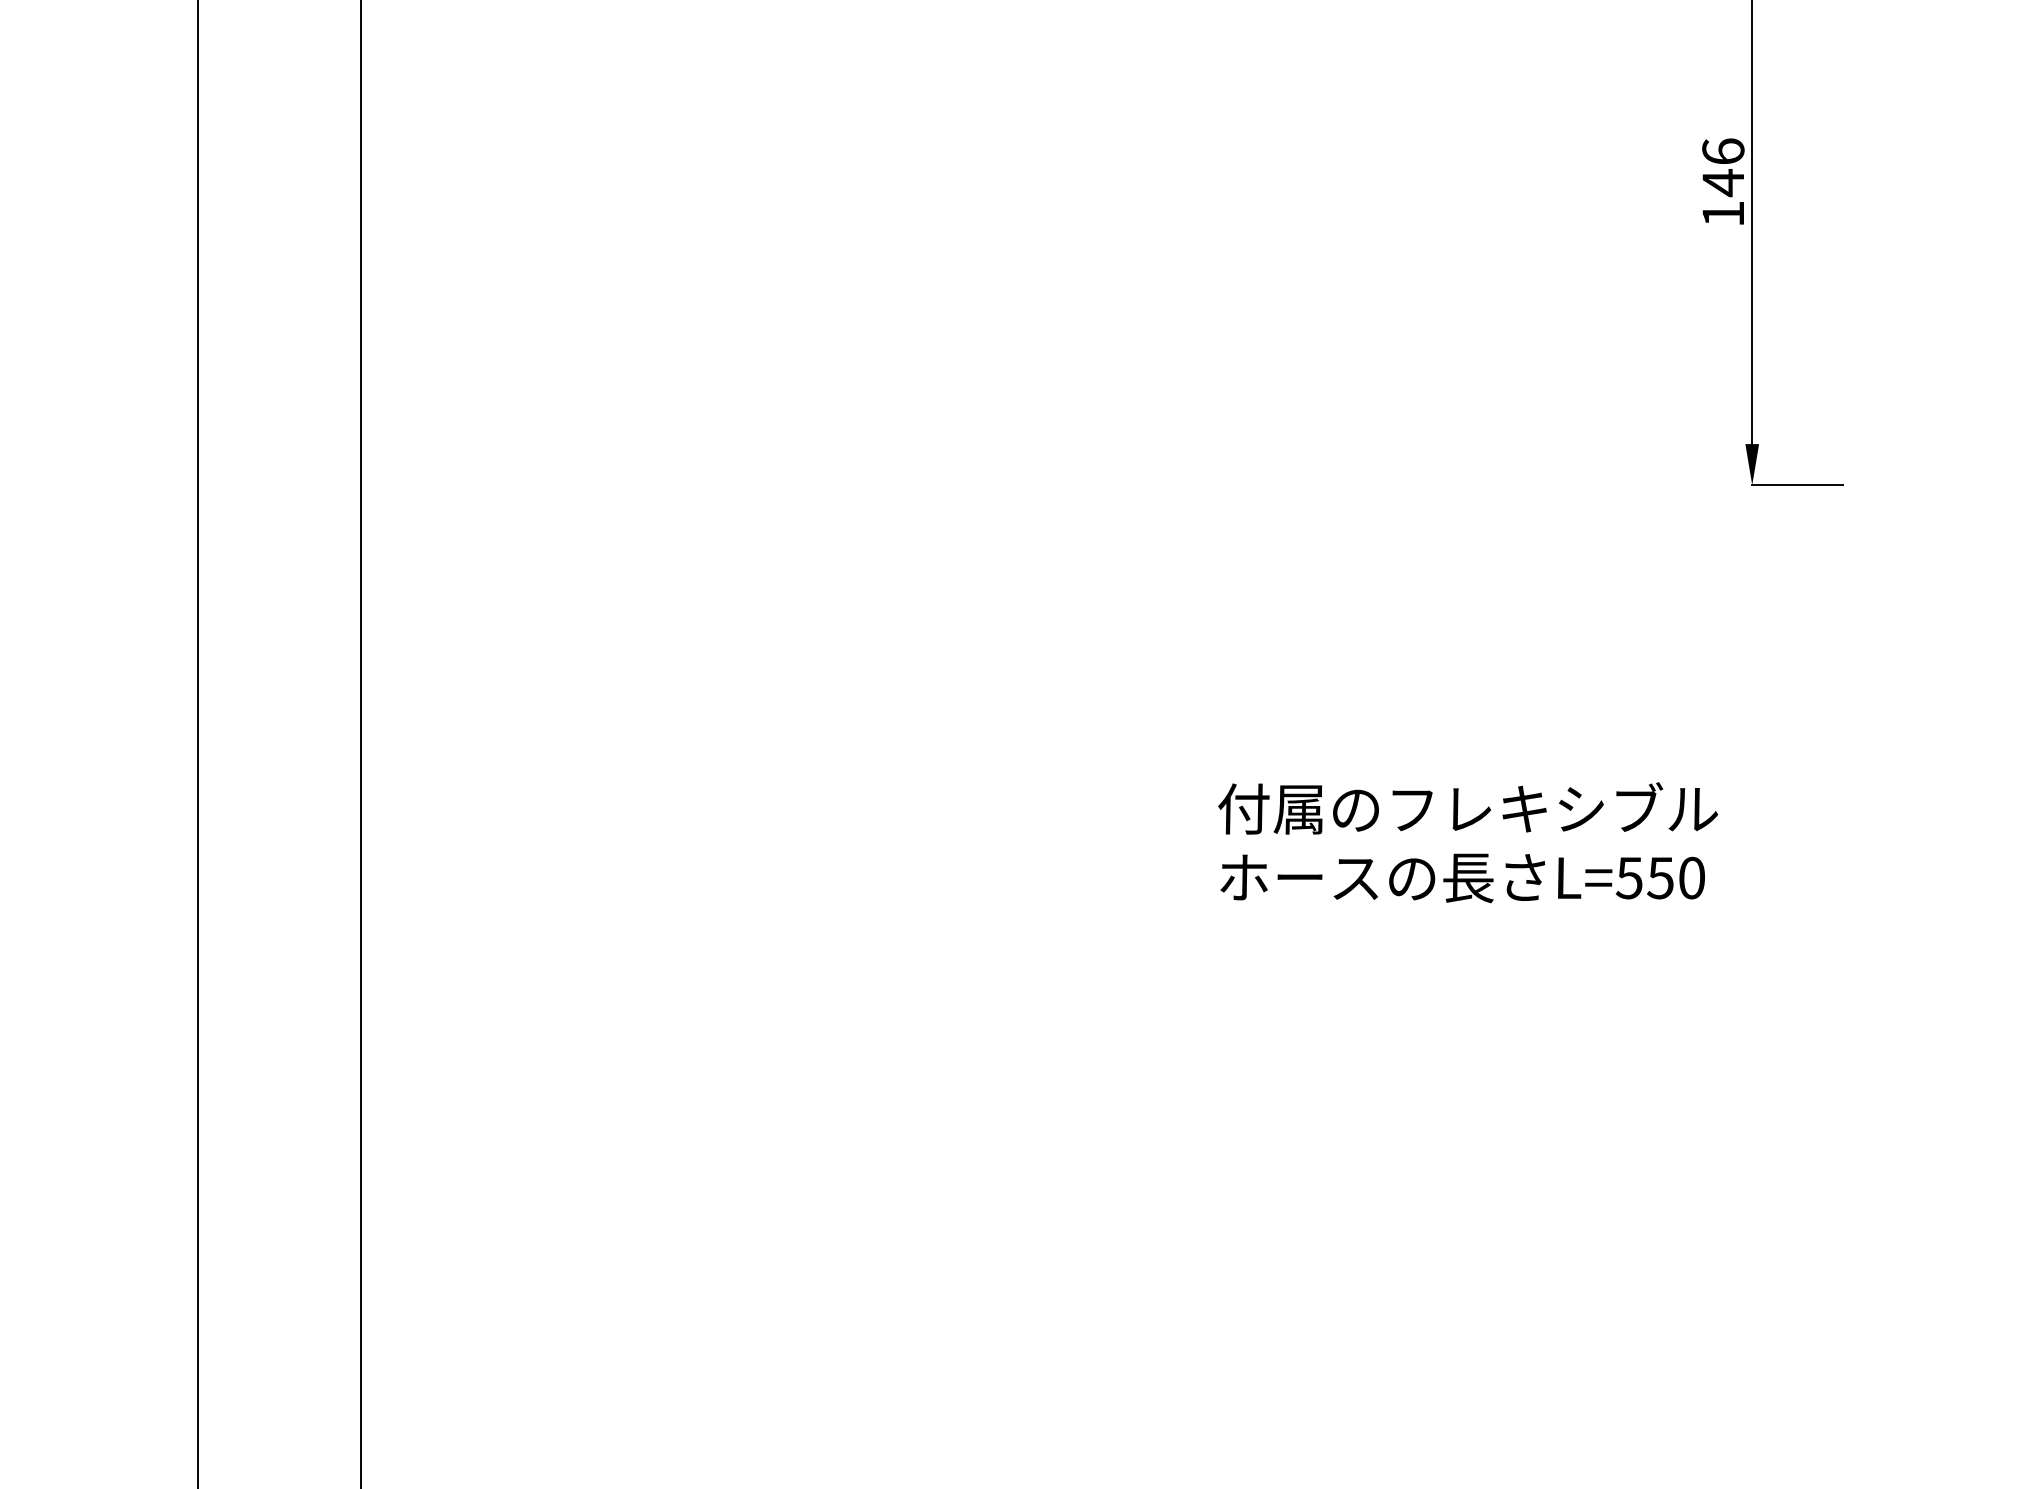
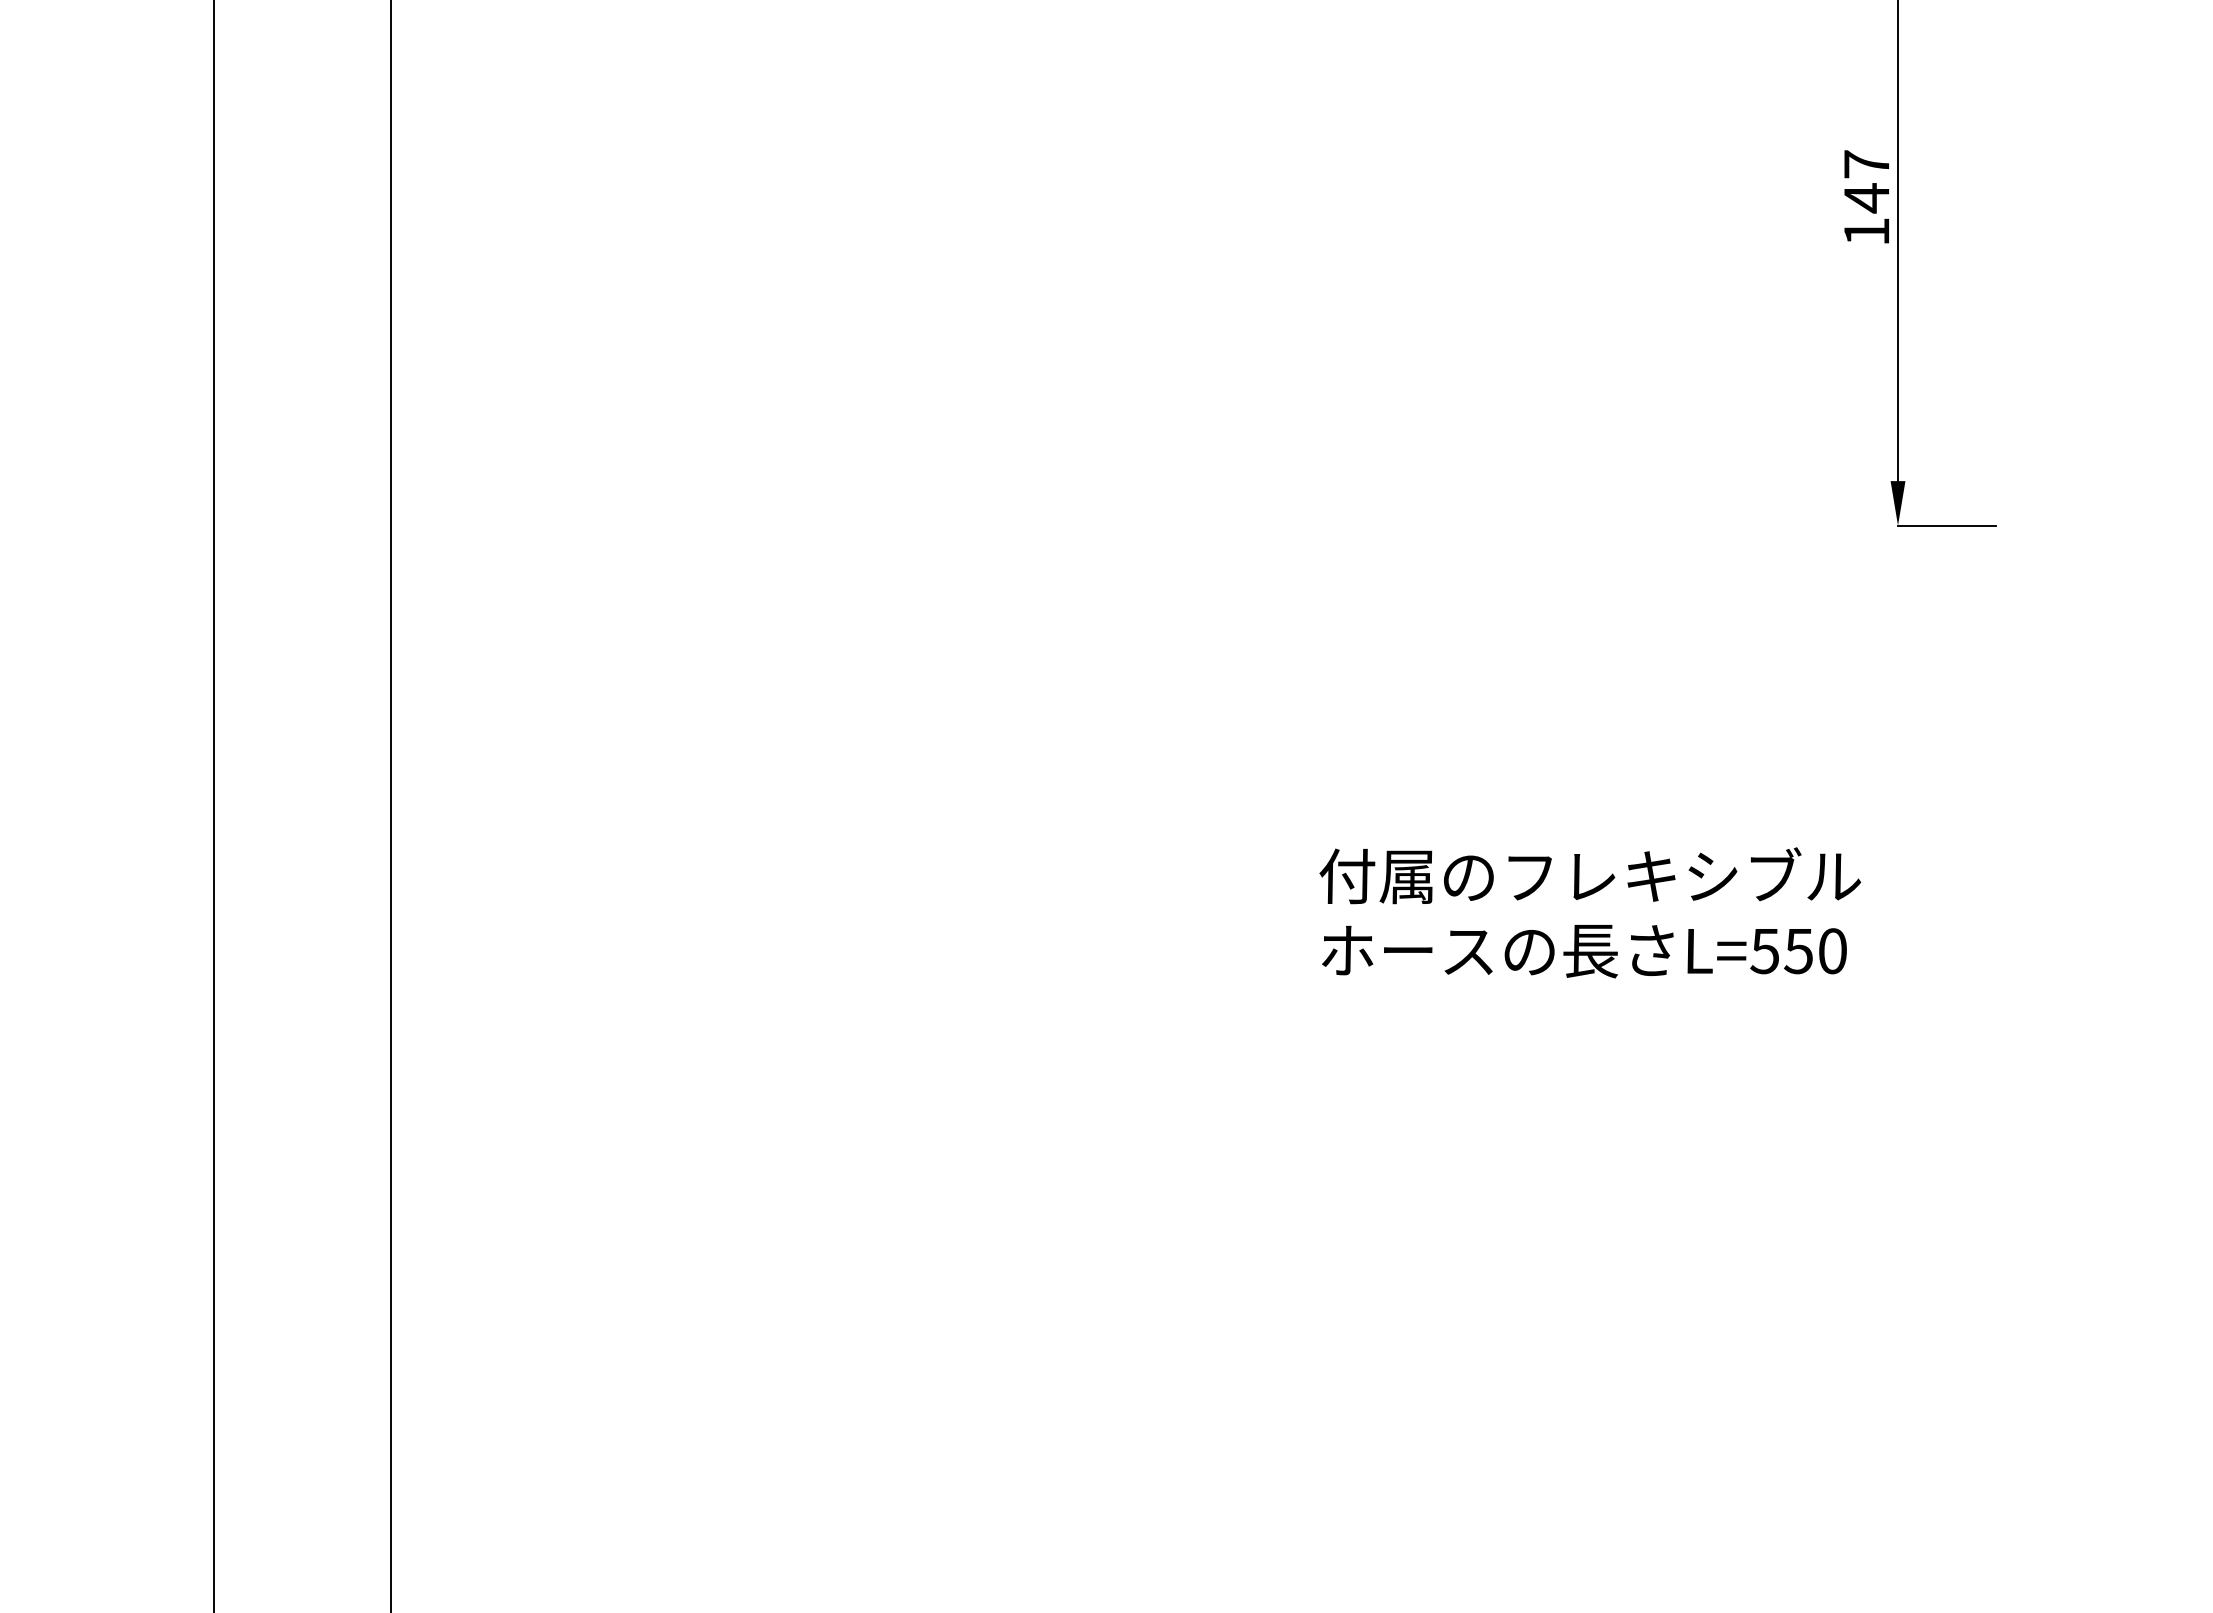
text: (1723, 151) -> (1866, 164), 146 -> 147

